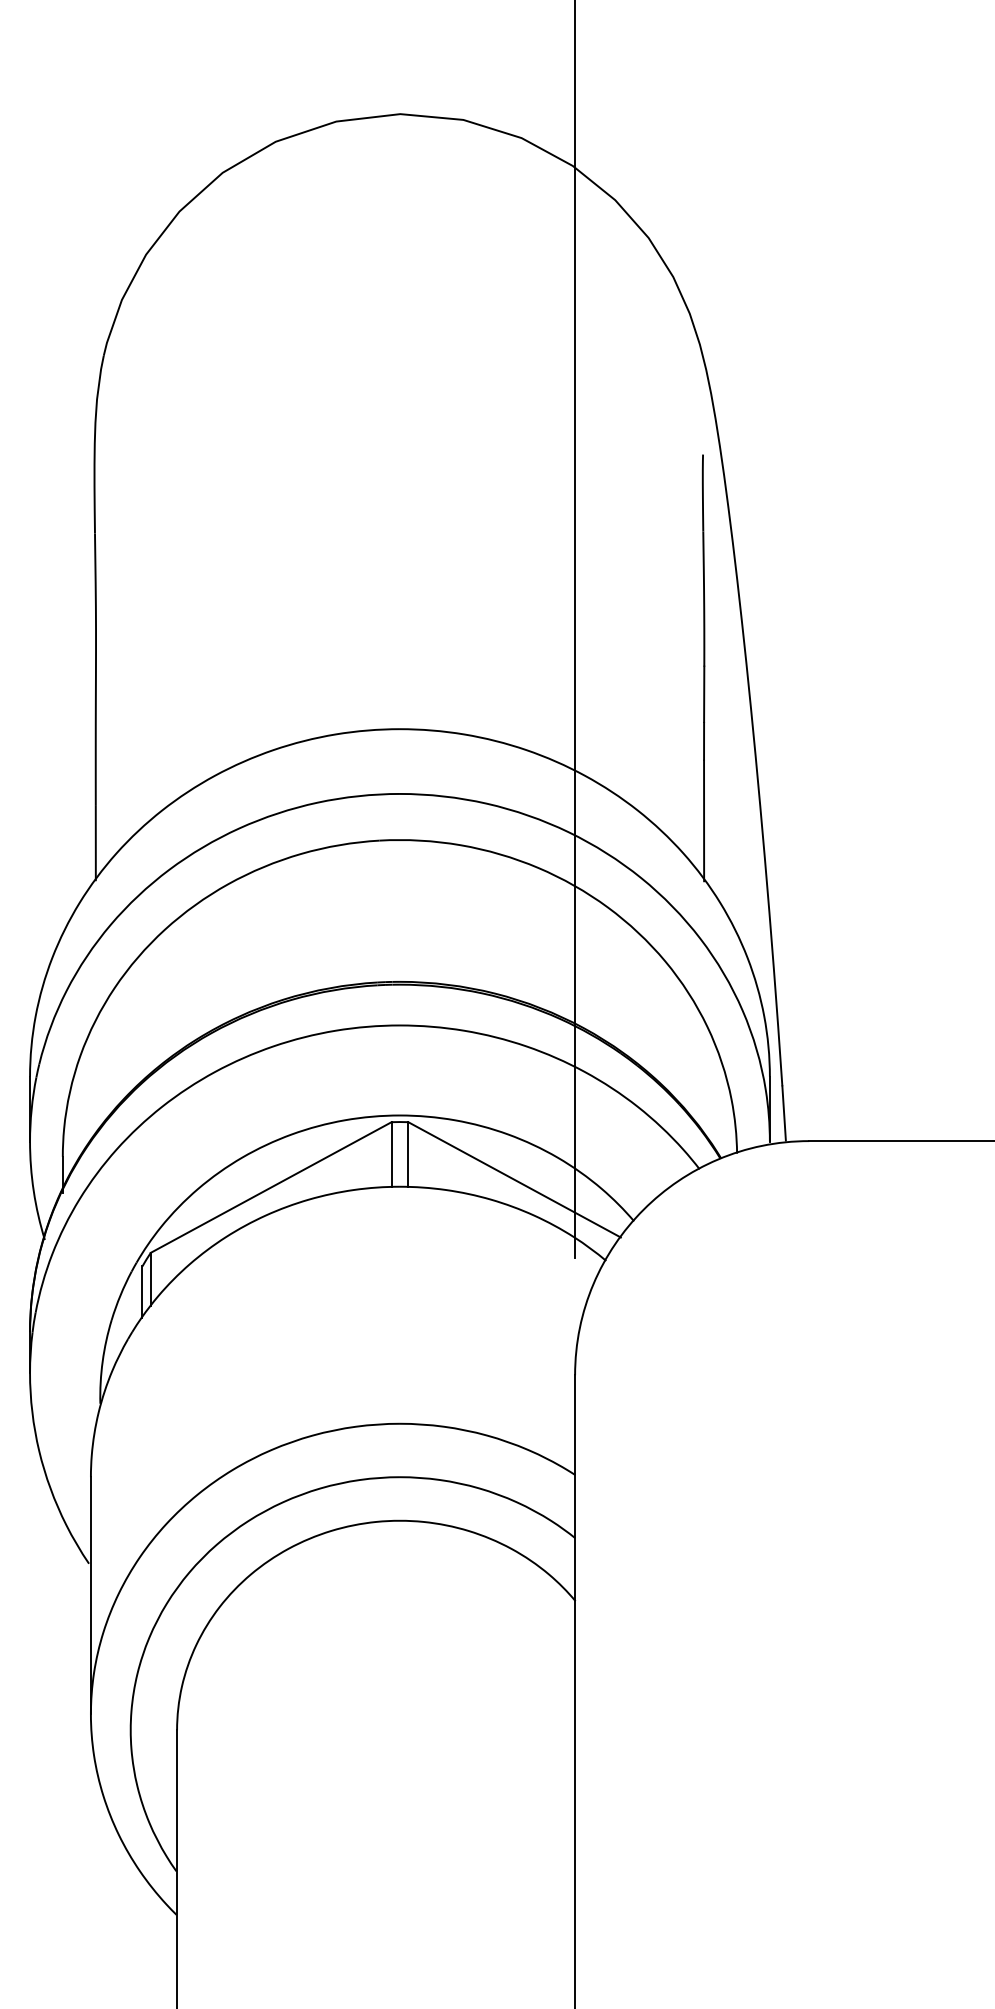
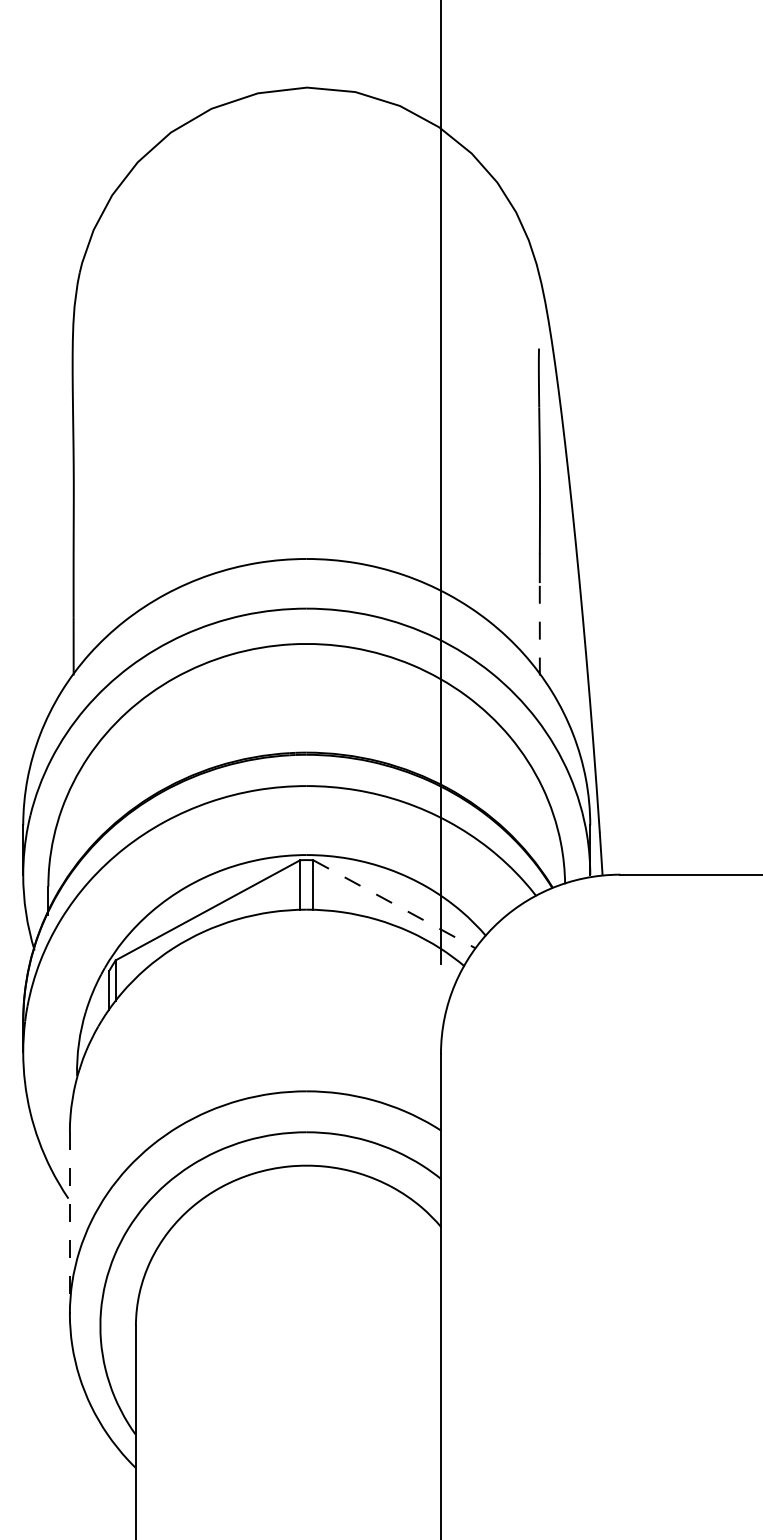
line: (704, 820) -> (540, 628), solid -> dashed
line: (514, 1179) -> (394, 904), solid -> dashed
line: (90, 1595) -> (69, 1222), solid -> dashed

